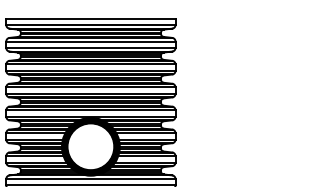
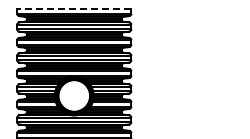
line: (89, 18) -> (73, 9), solid -> dashed

